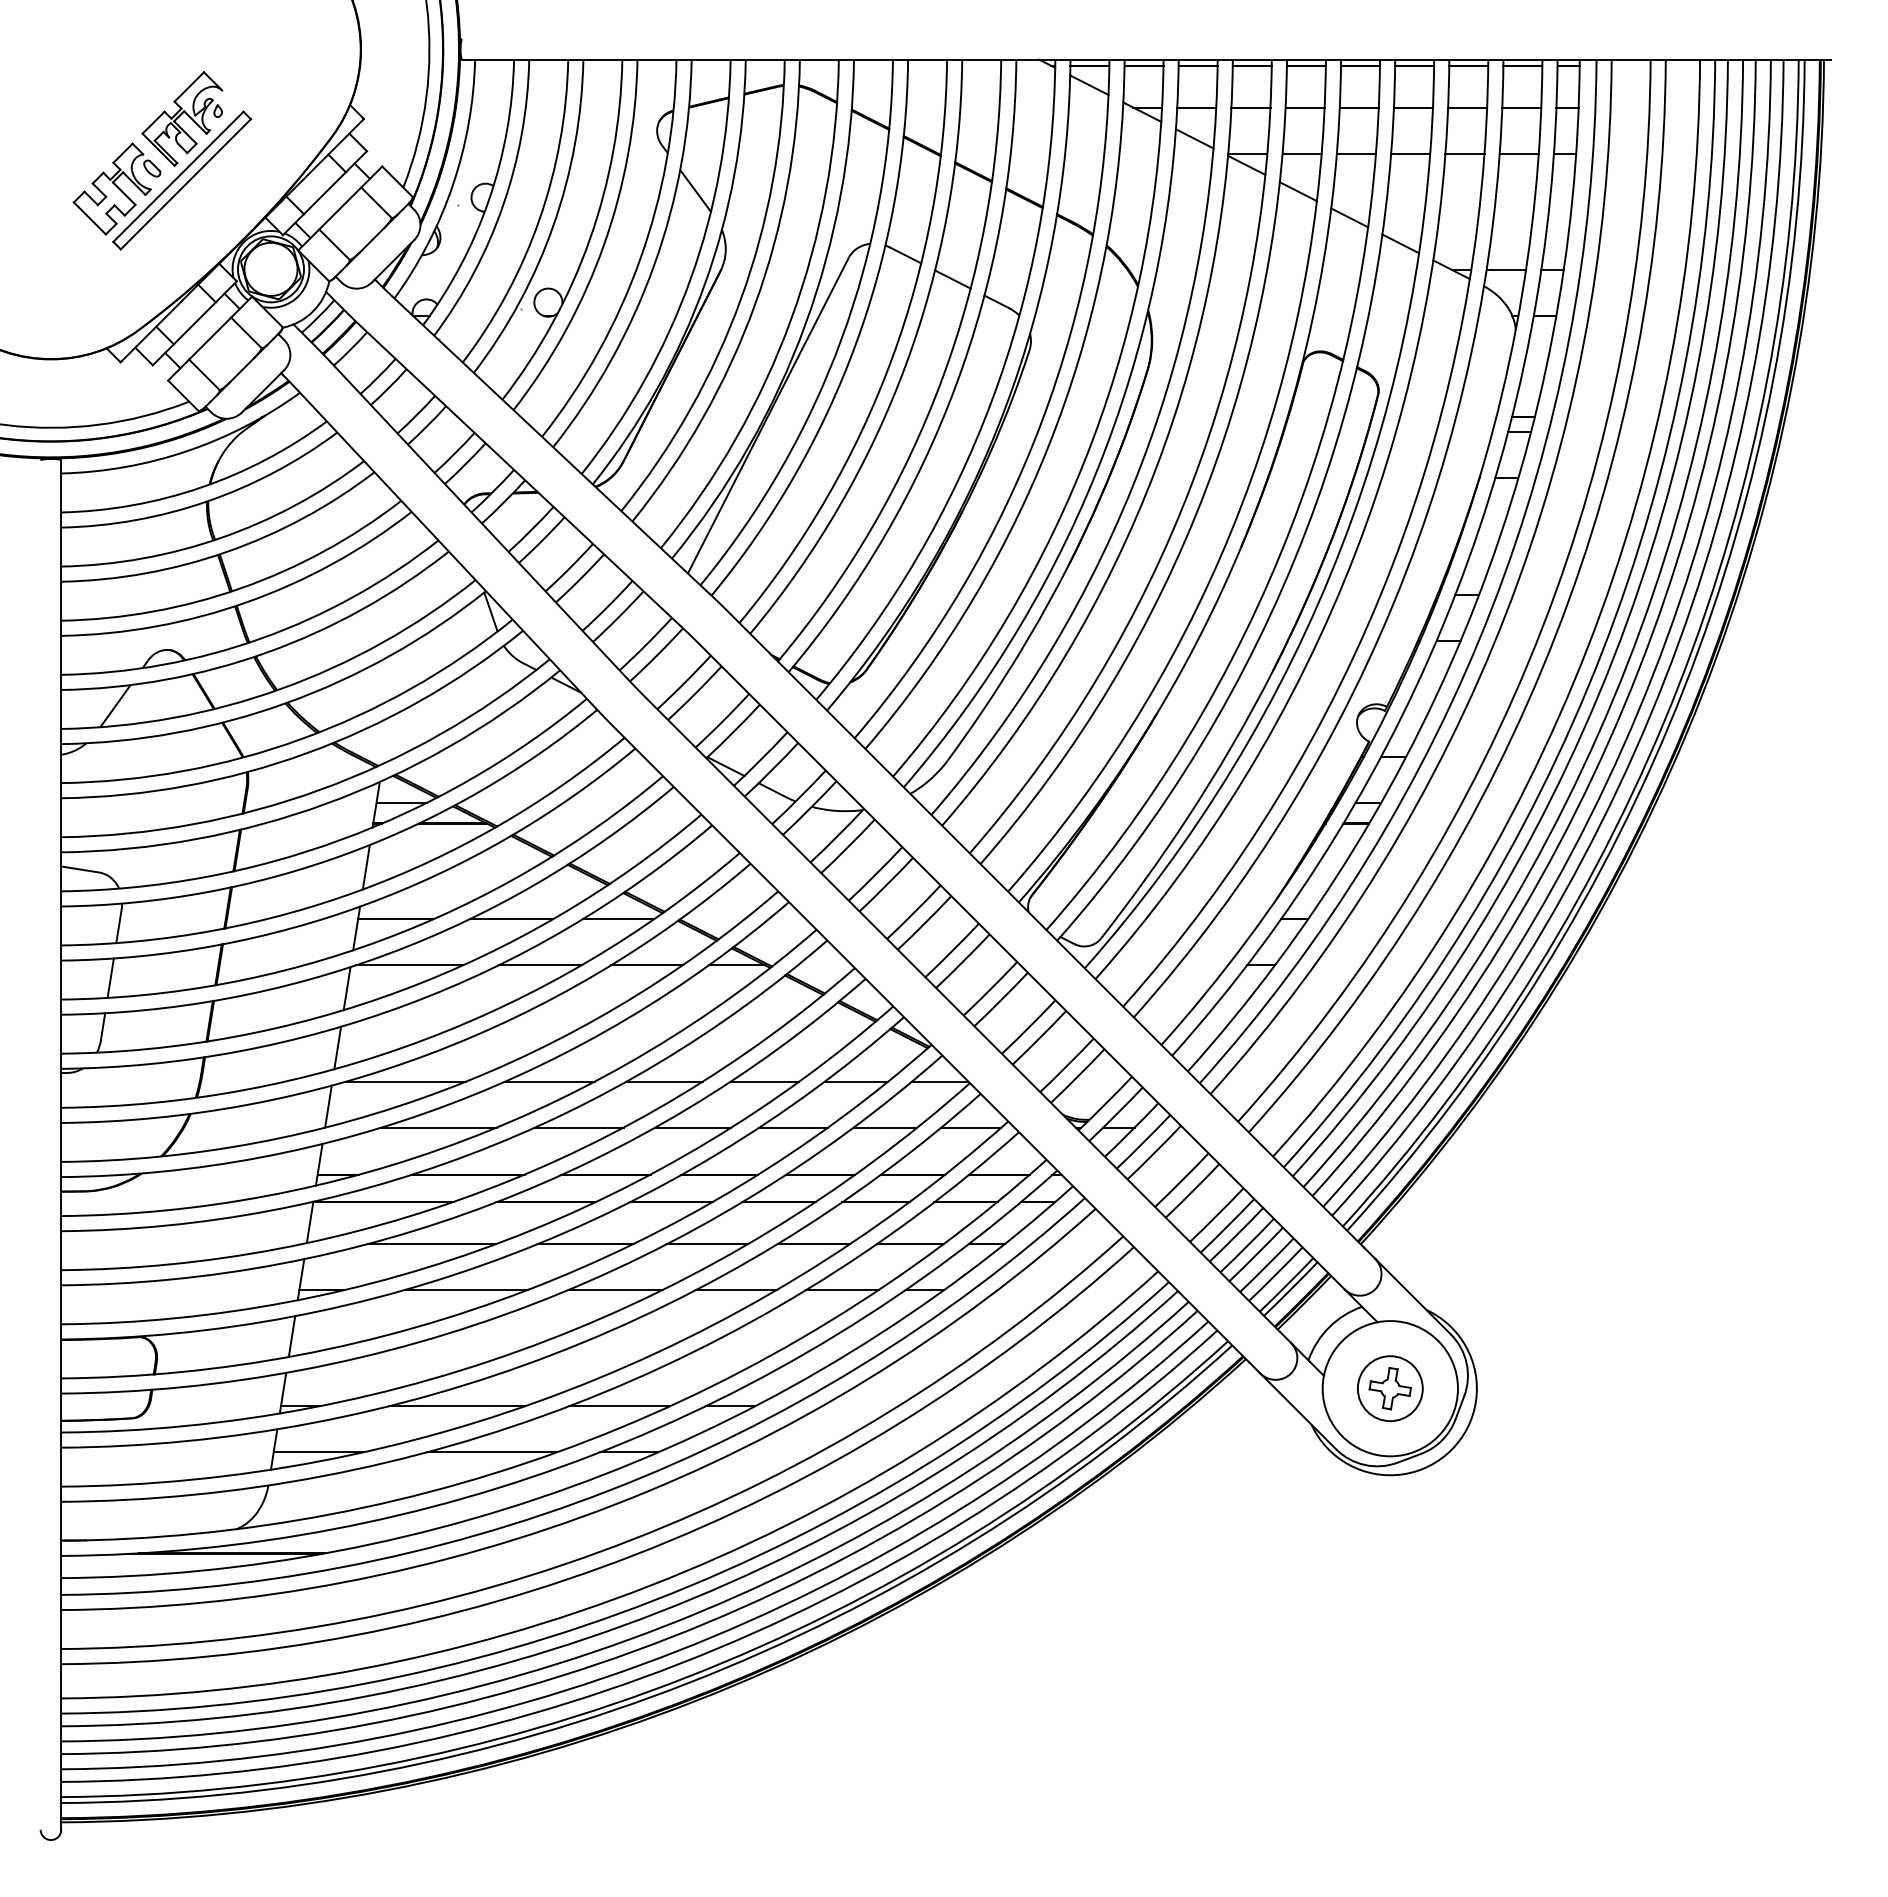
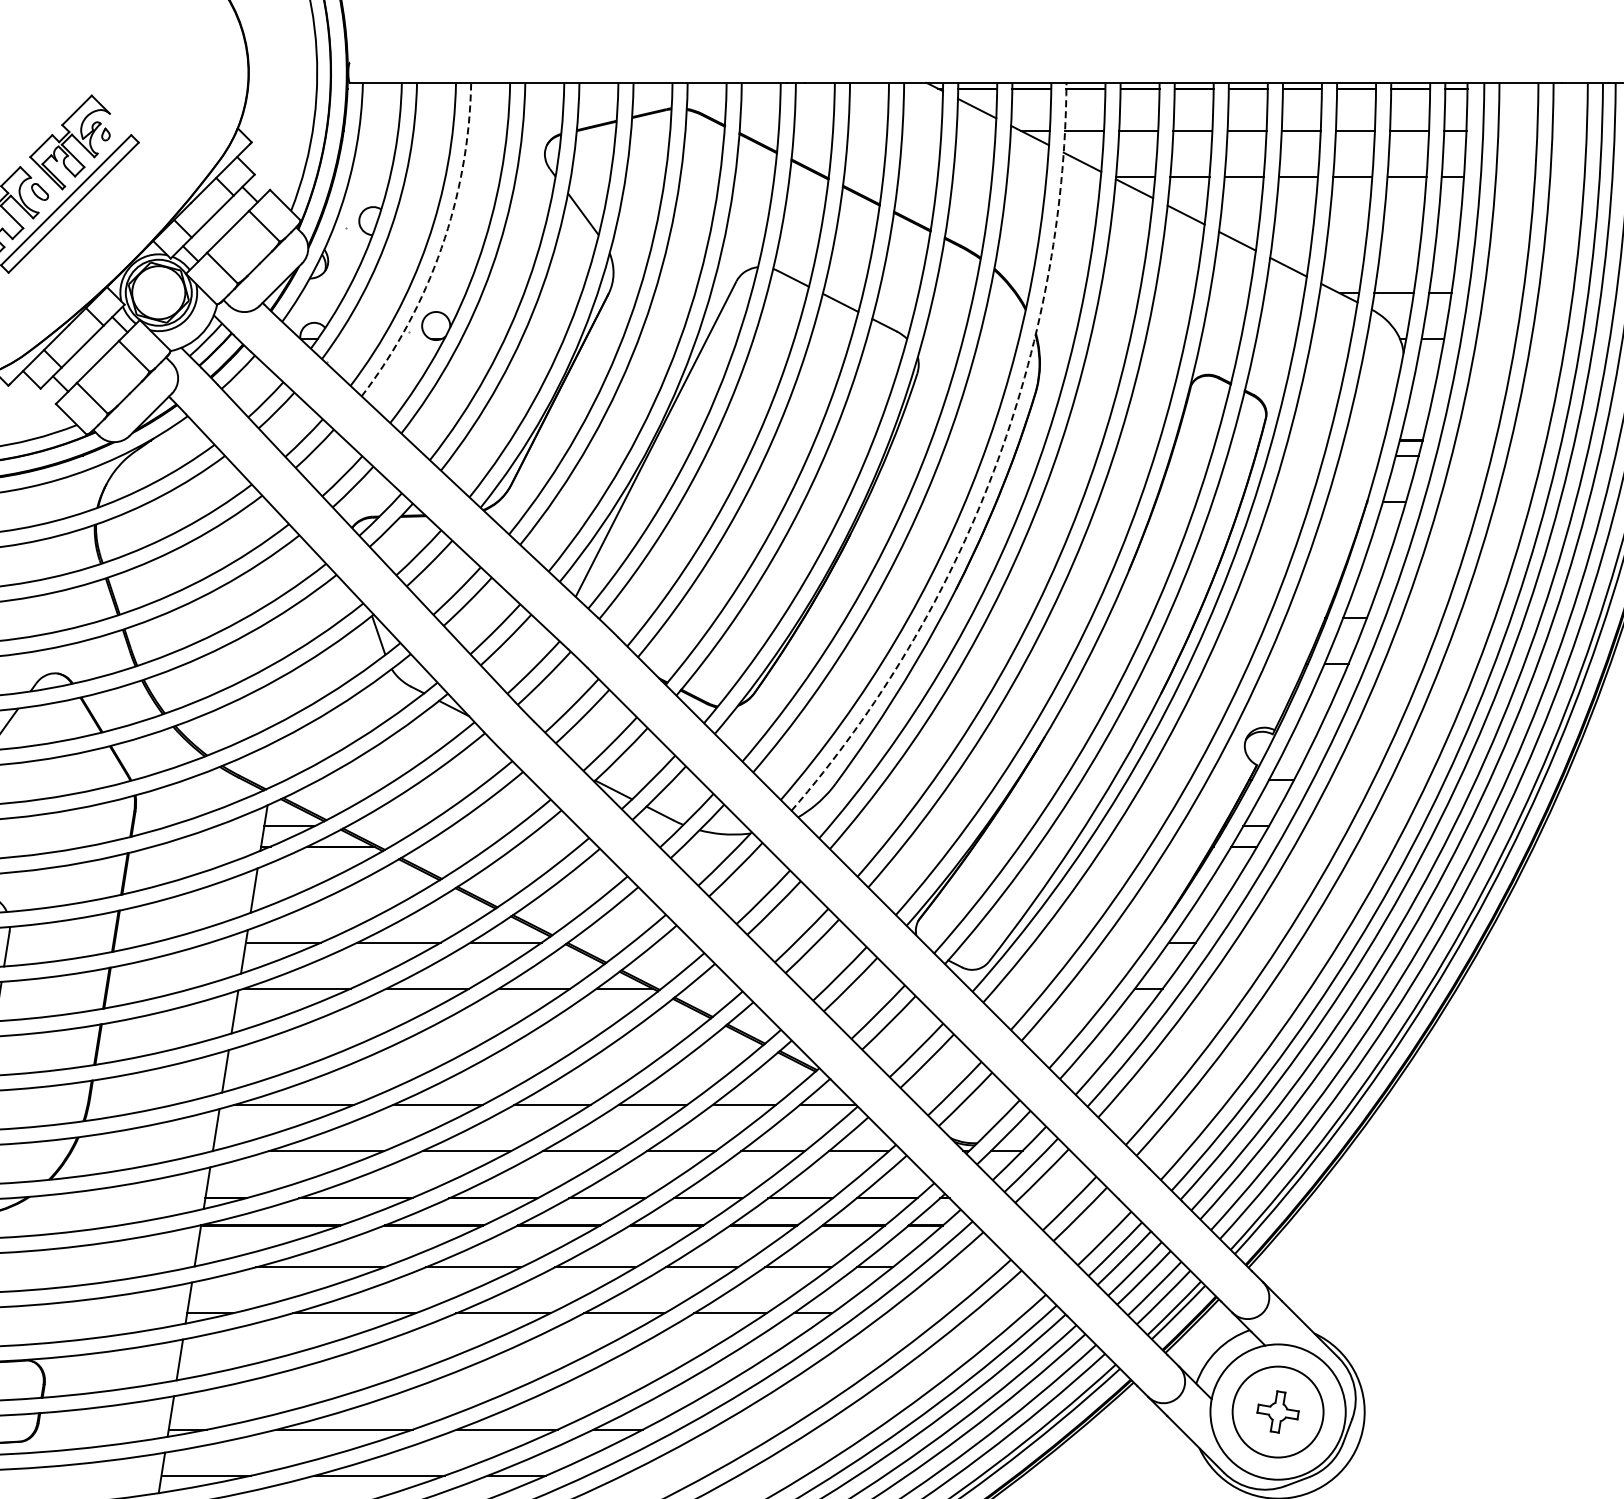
arc: (553, 225) -> (441, 248), solid -> dashed
arc: (1105, 447) -> (993, 470), solid -> dashed
circle: (1389, 1388) -> (1277, 1411), size x1.4

